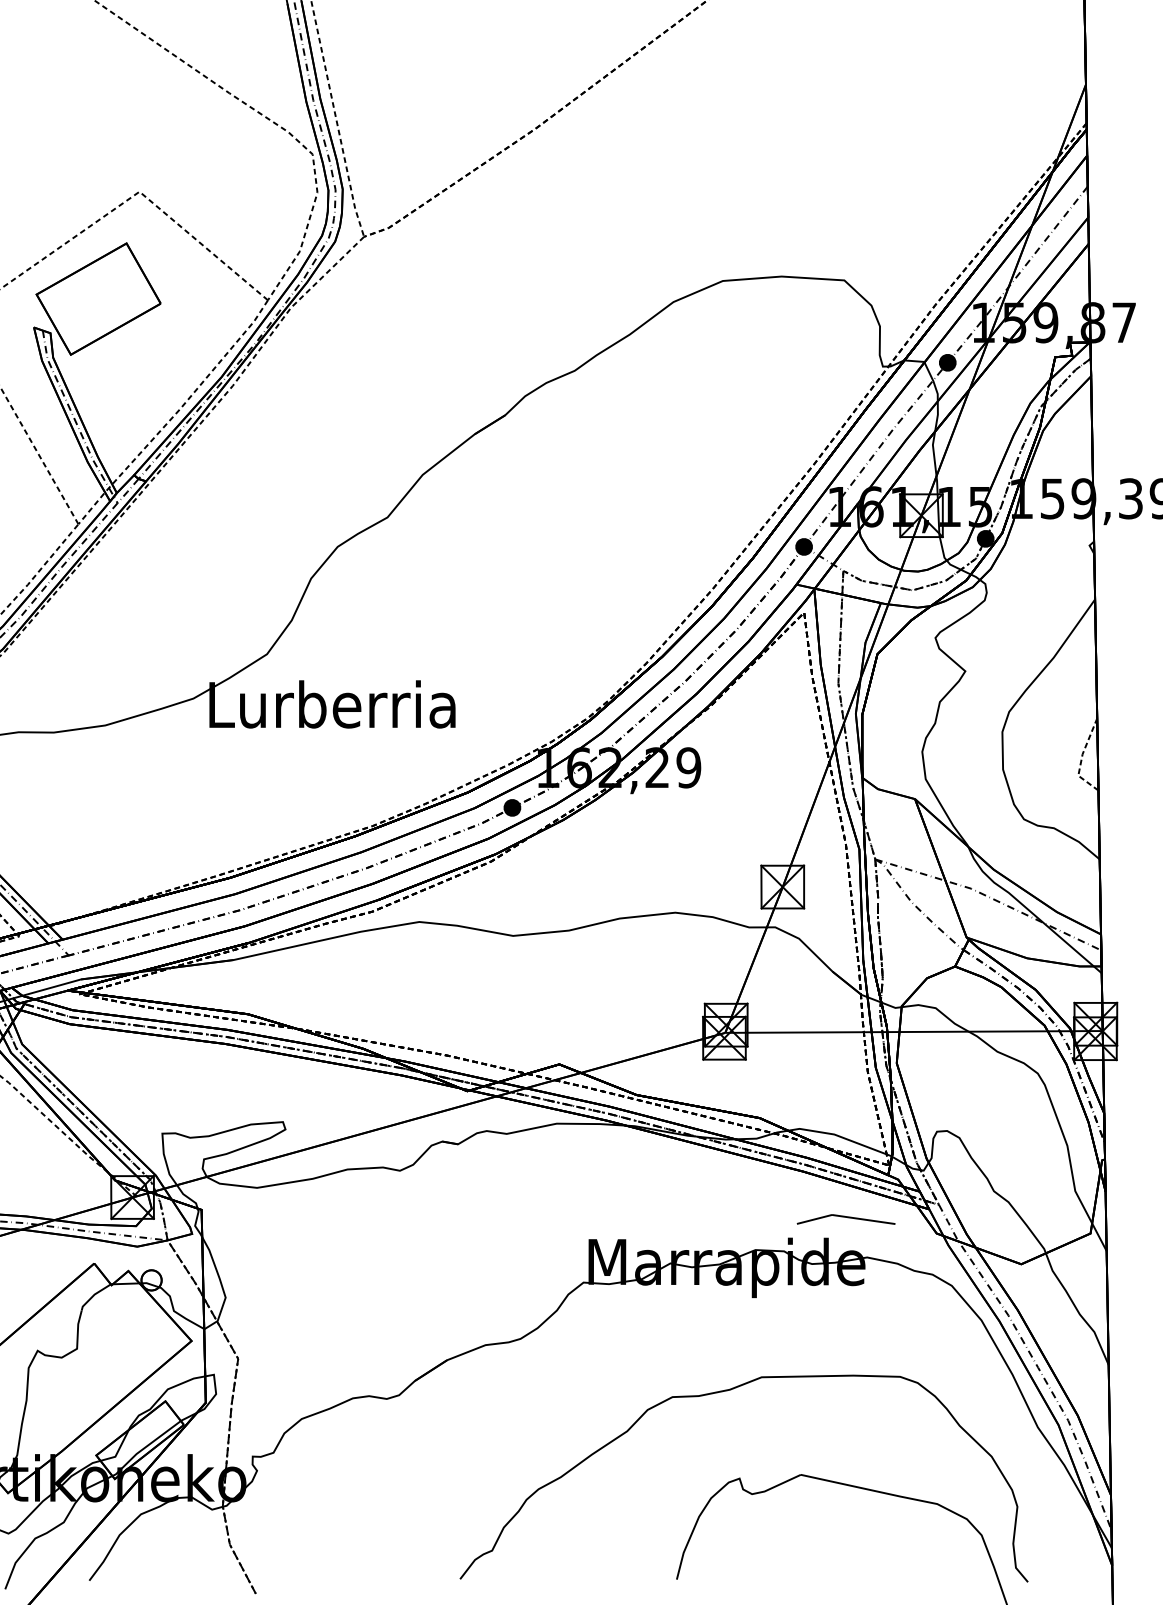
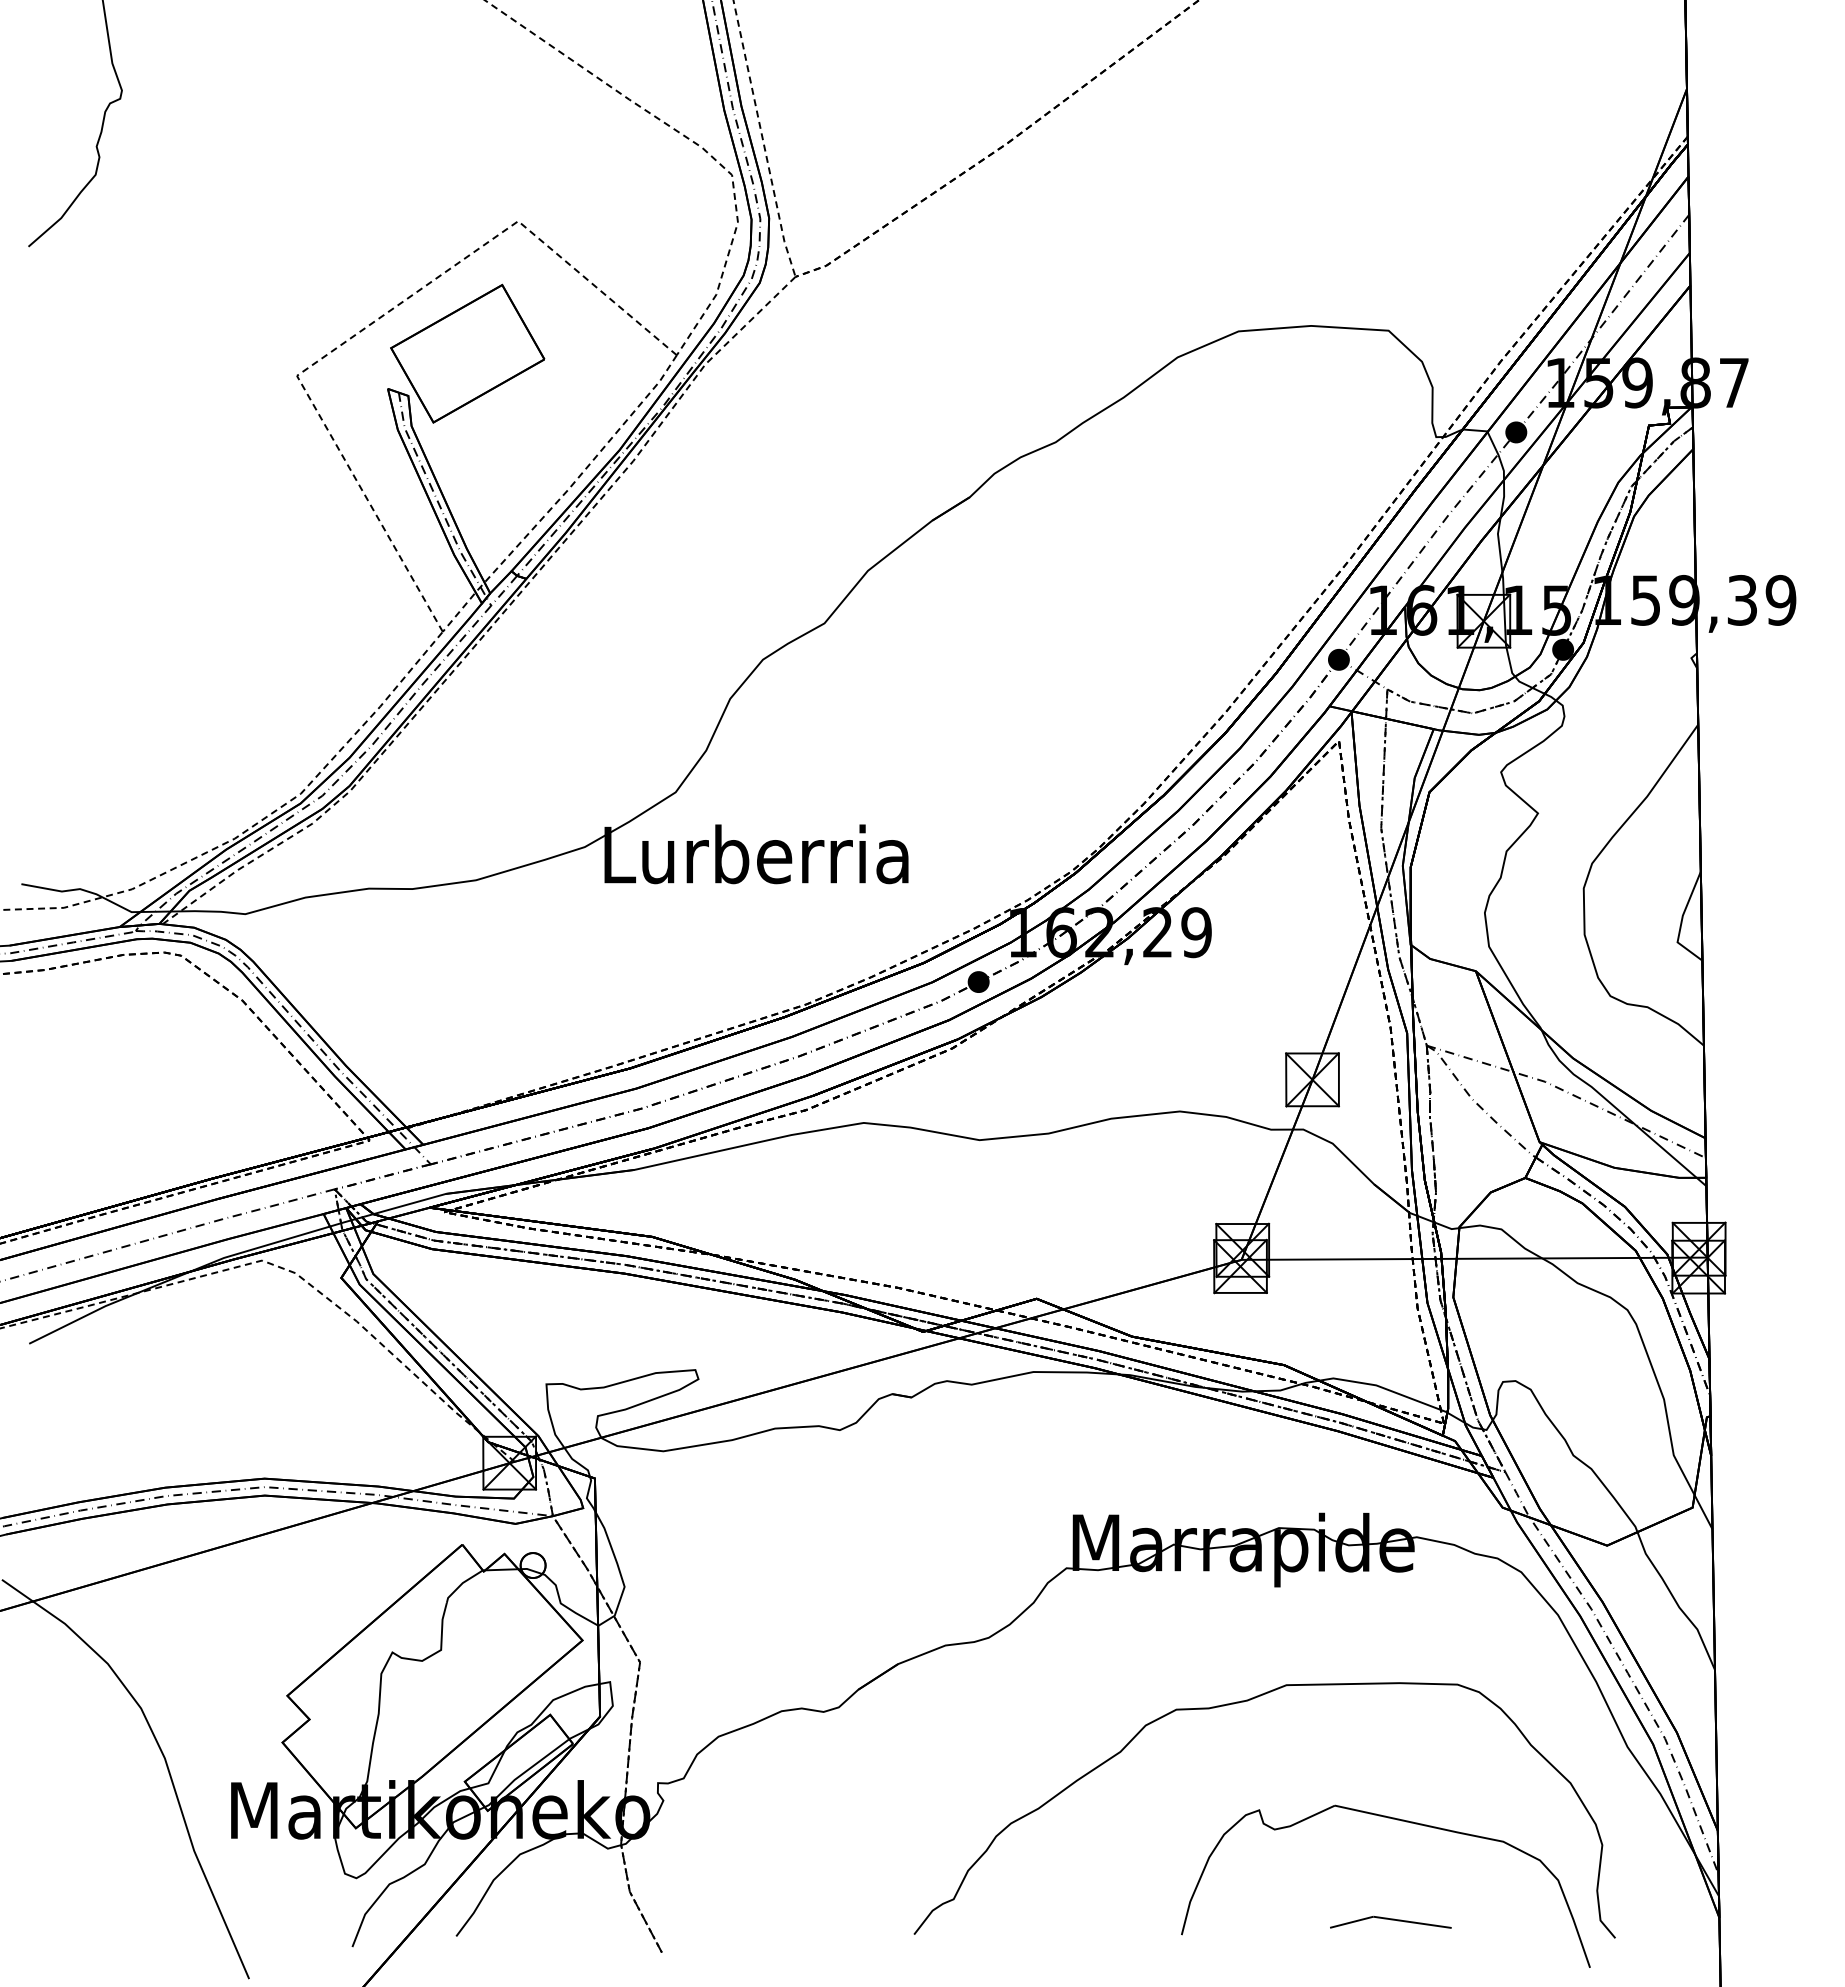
line: (1081, 758) -> (1681, 920), dashed -> solid
part: (845, 1218) -> (1390, 1921), moved

